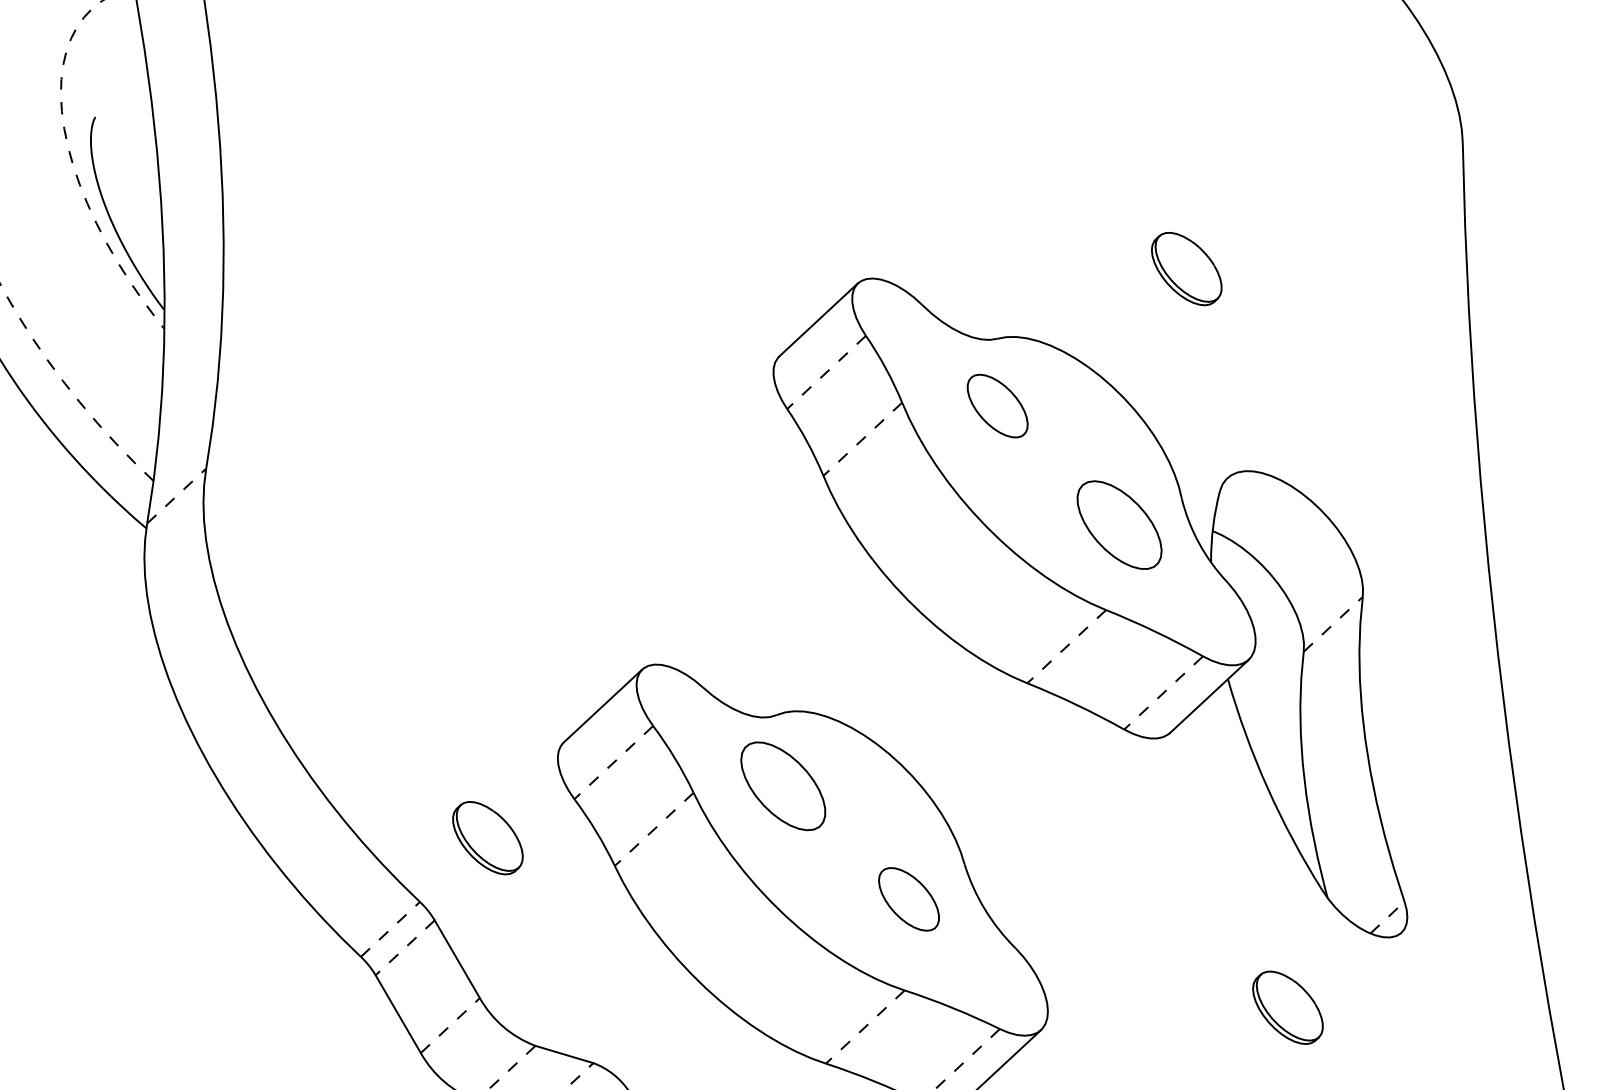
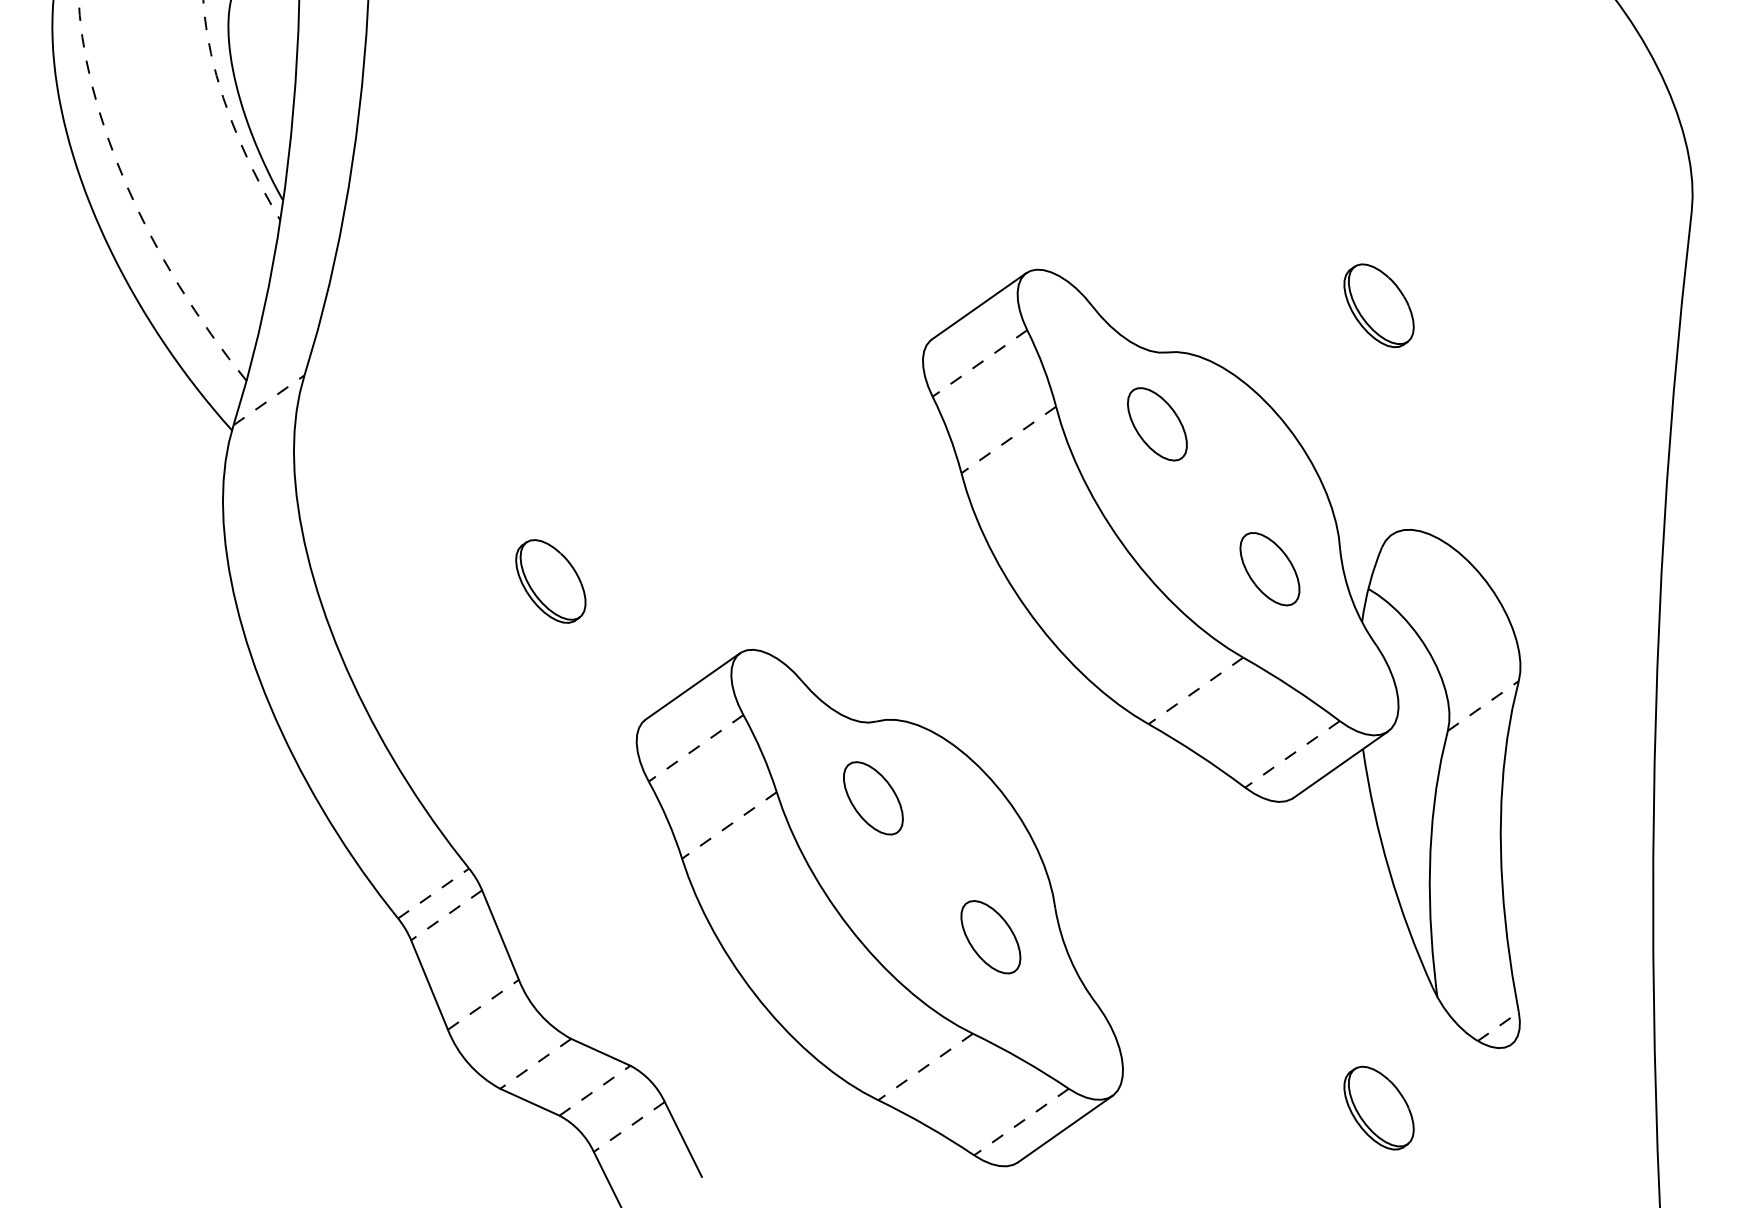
part: (1119, 525) -> (1269, 569), size x0.71
part: (783, 786) -> (873, 798), size x0.71
part: (487, 838) -> (550, 581), moved

